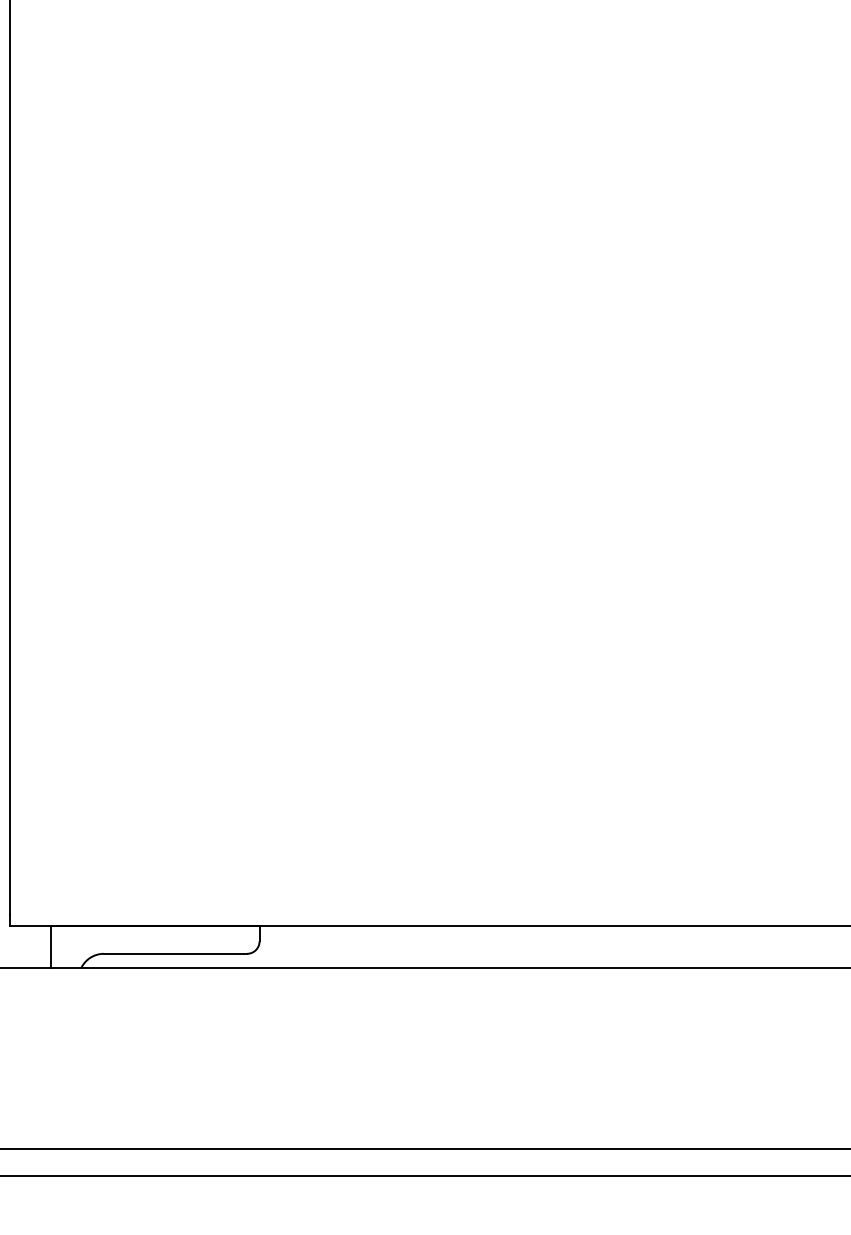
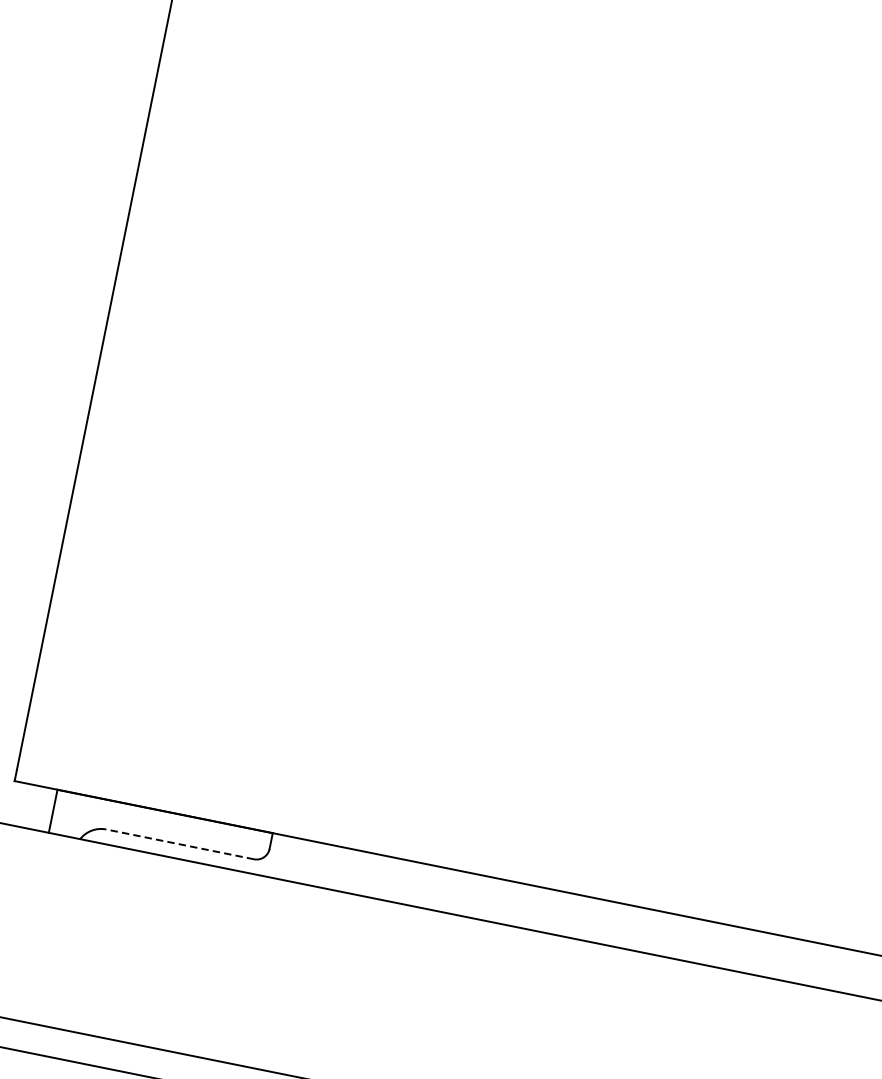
line: (175, 953) -> (180, 844), solid -> dashed

